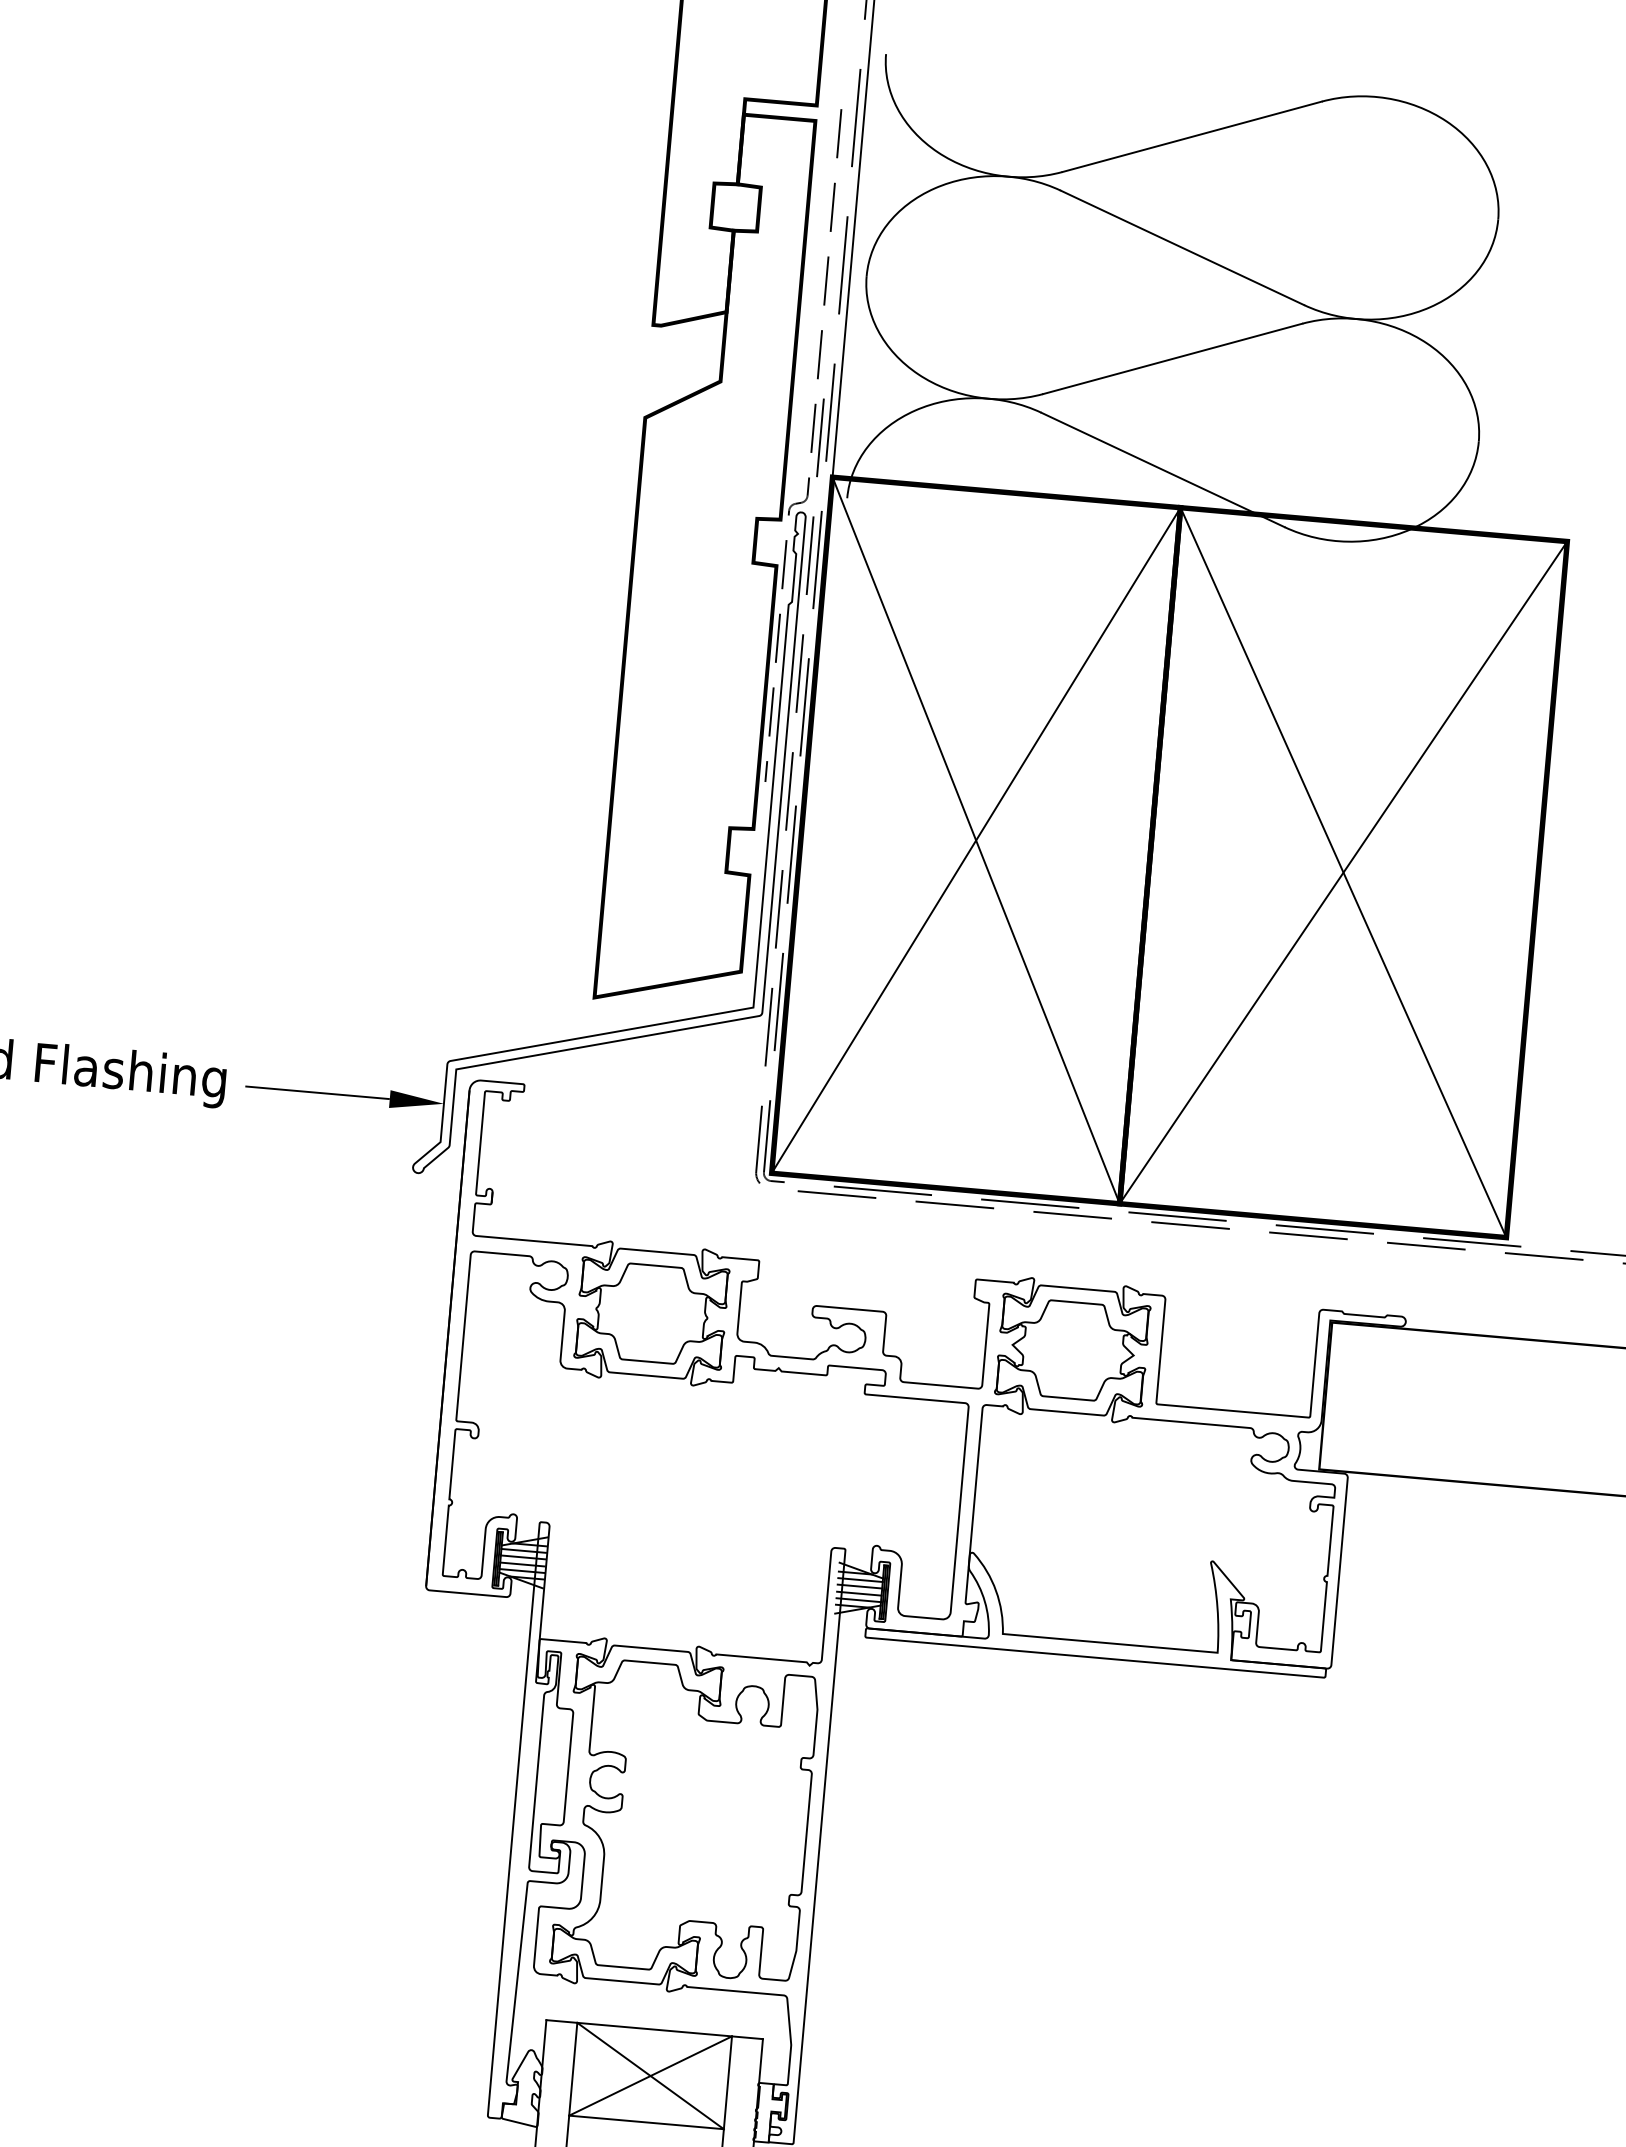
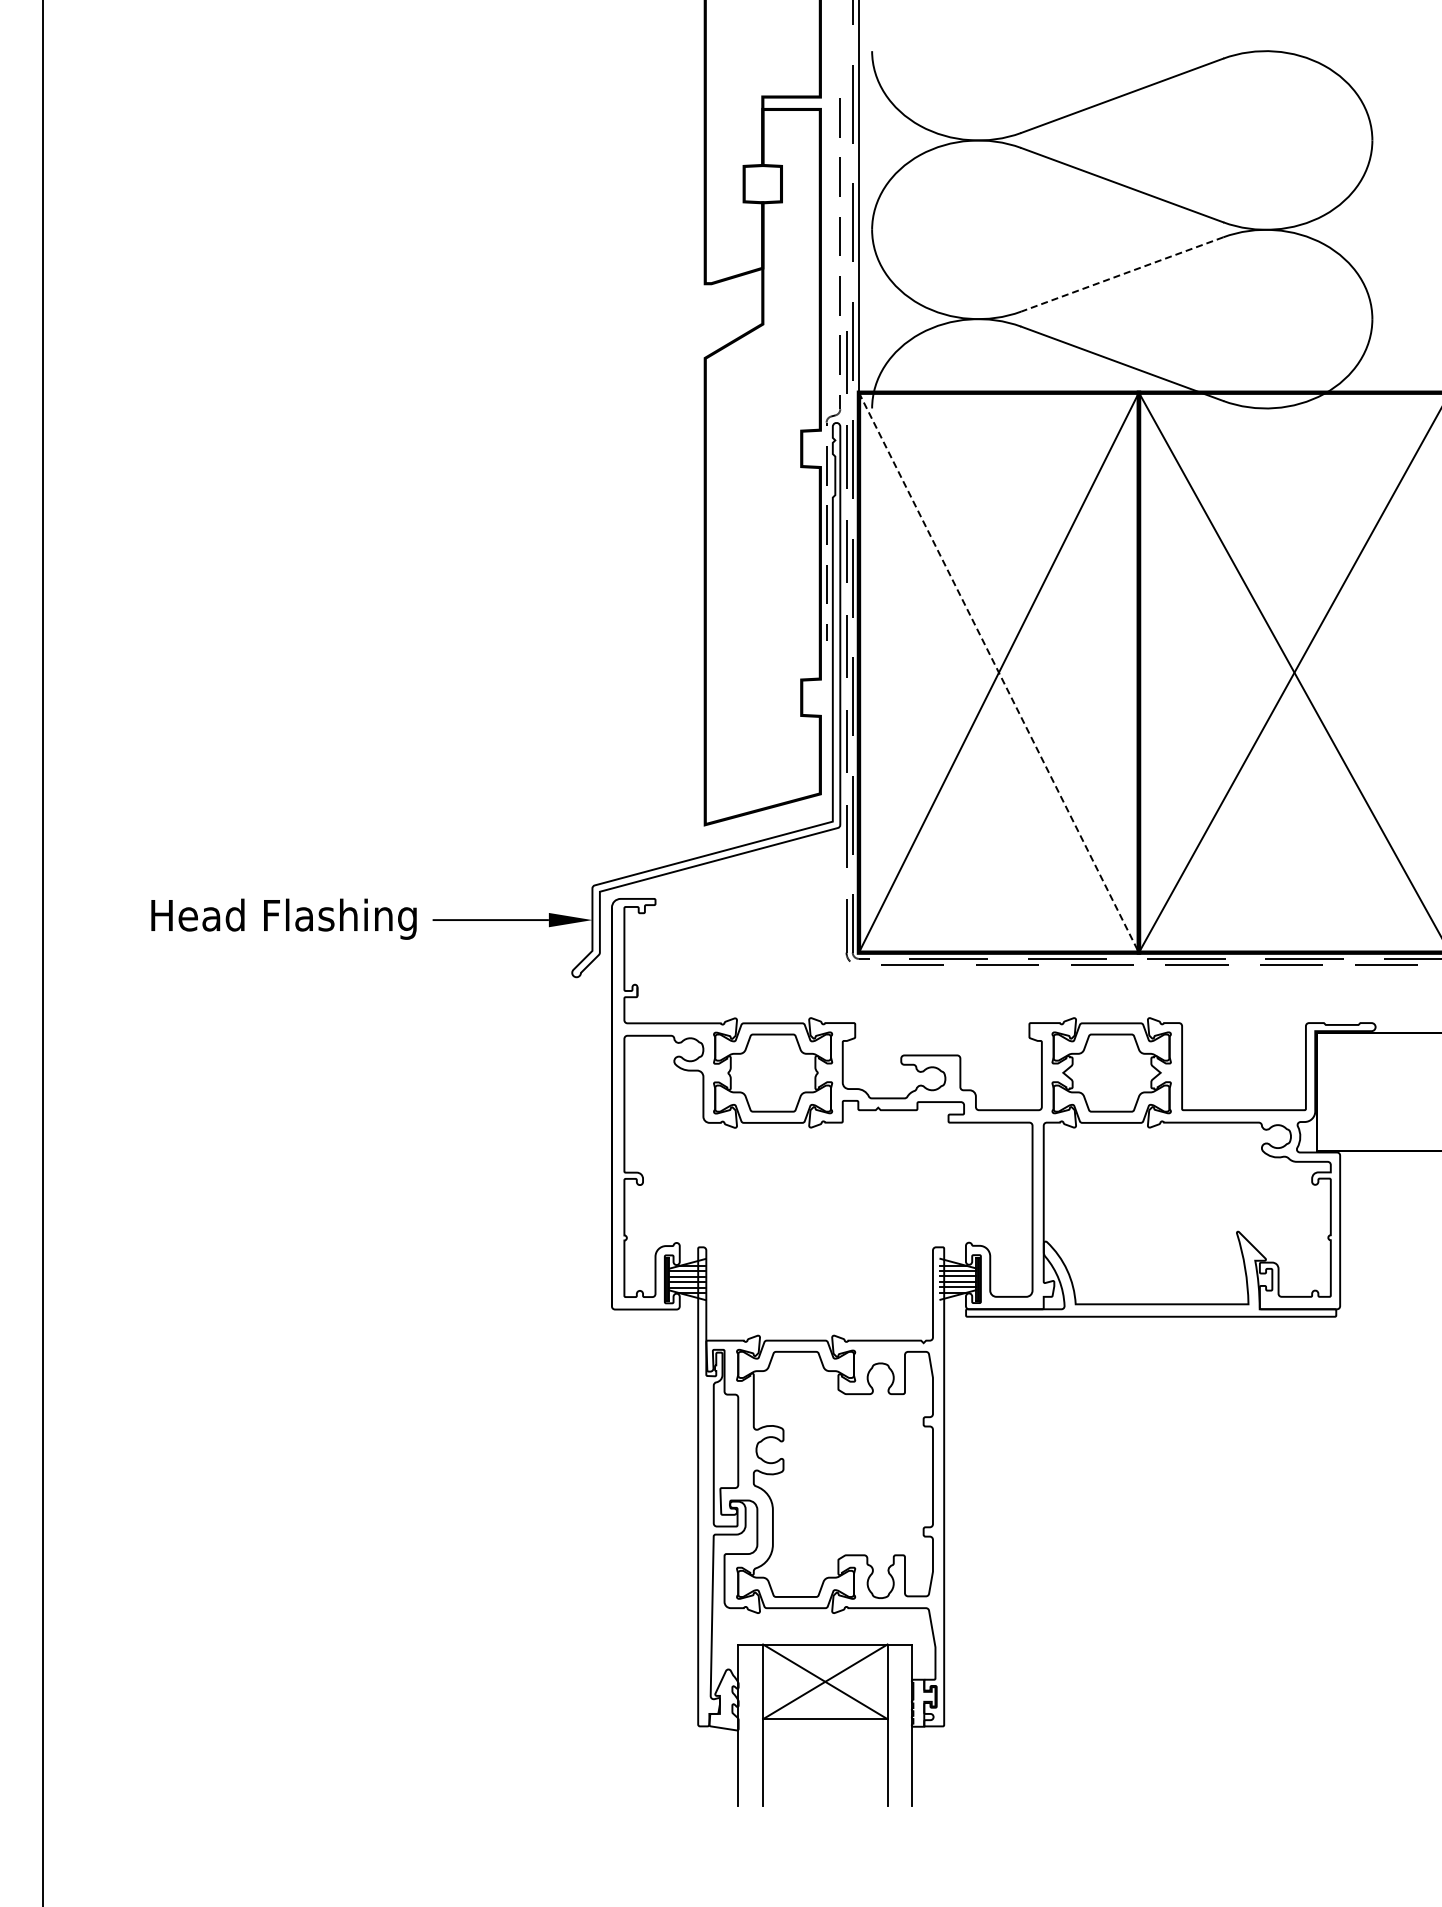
line: (1173, 358) -> (1122, 274), solid -> dashed
line: (976, 841) -> (999, 673), solid -> dashed

